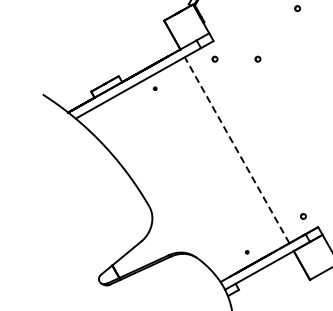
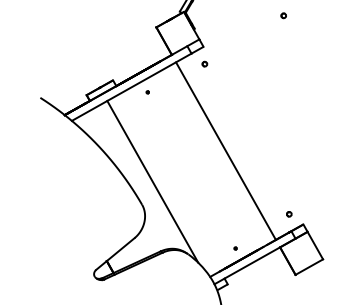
part: (257, 58) -> (245, 63), removed
line: (236, 150) -> (225, 151), dashed -> solid
line: (160, 182) -> (152, 181), added

